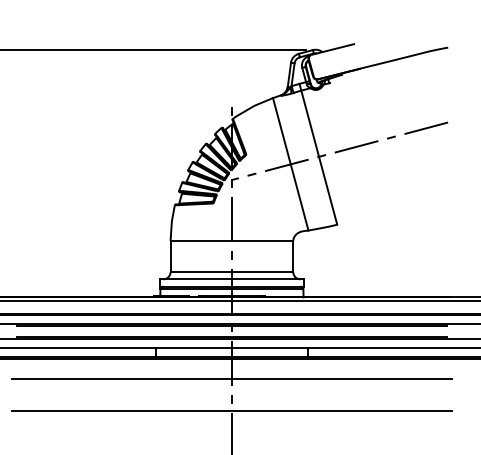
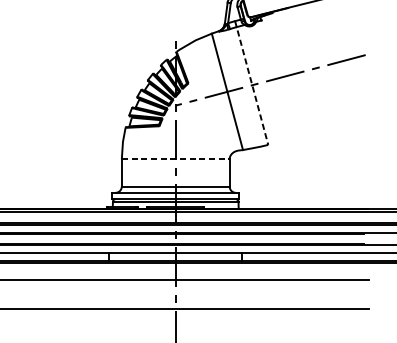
line: (318, 154) -> (251, 83), solid -> dashed
line: (232, 241) -> (176, 159), solid -> dashed

